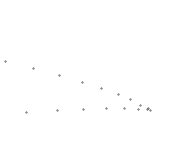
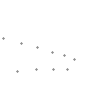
part: (138, 105) -> (87, 66), removed

